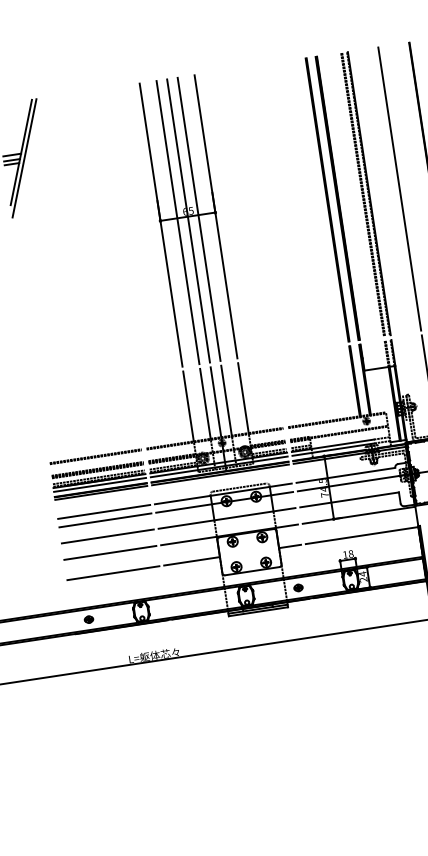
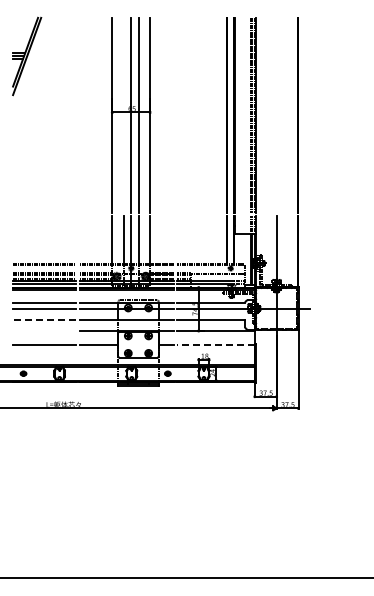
line: (399, 187) -> (276, 114), removed
line: (177, 221) -> (123, 114), removed
line: (362, 534) -> (216, 344), solid -> dashed
line: (107, 536) -> (44, 319), solid -> dashed
line: (109, 552) -> (44, 330), removed

